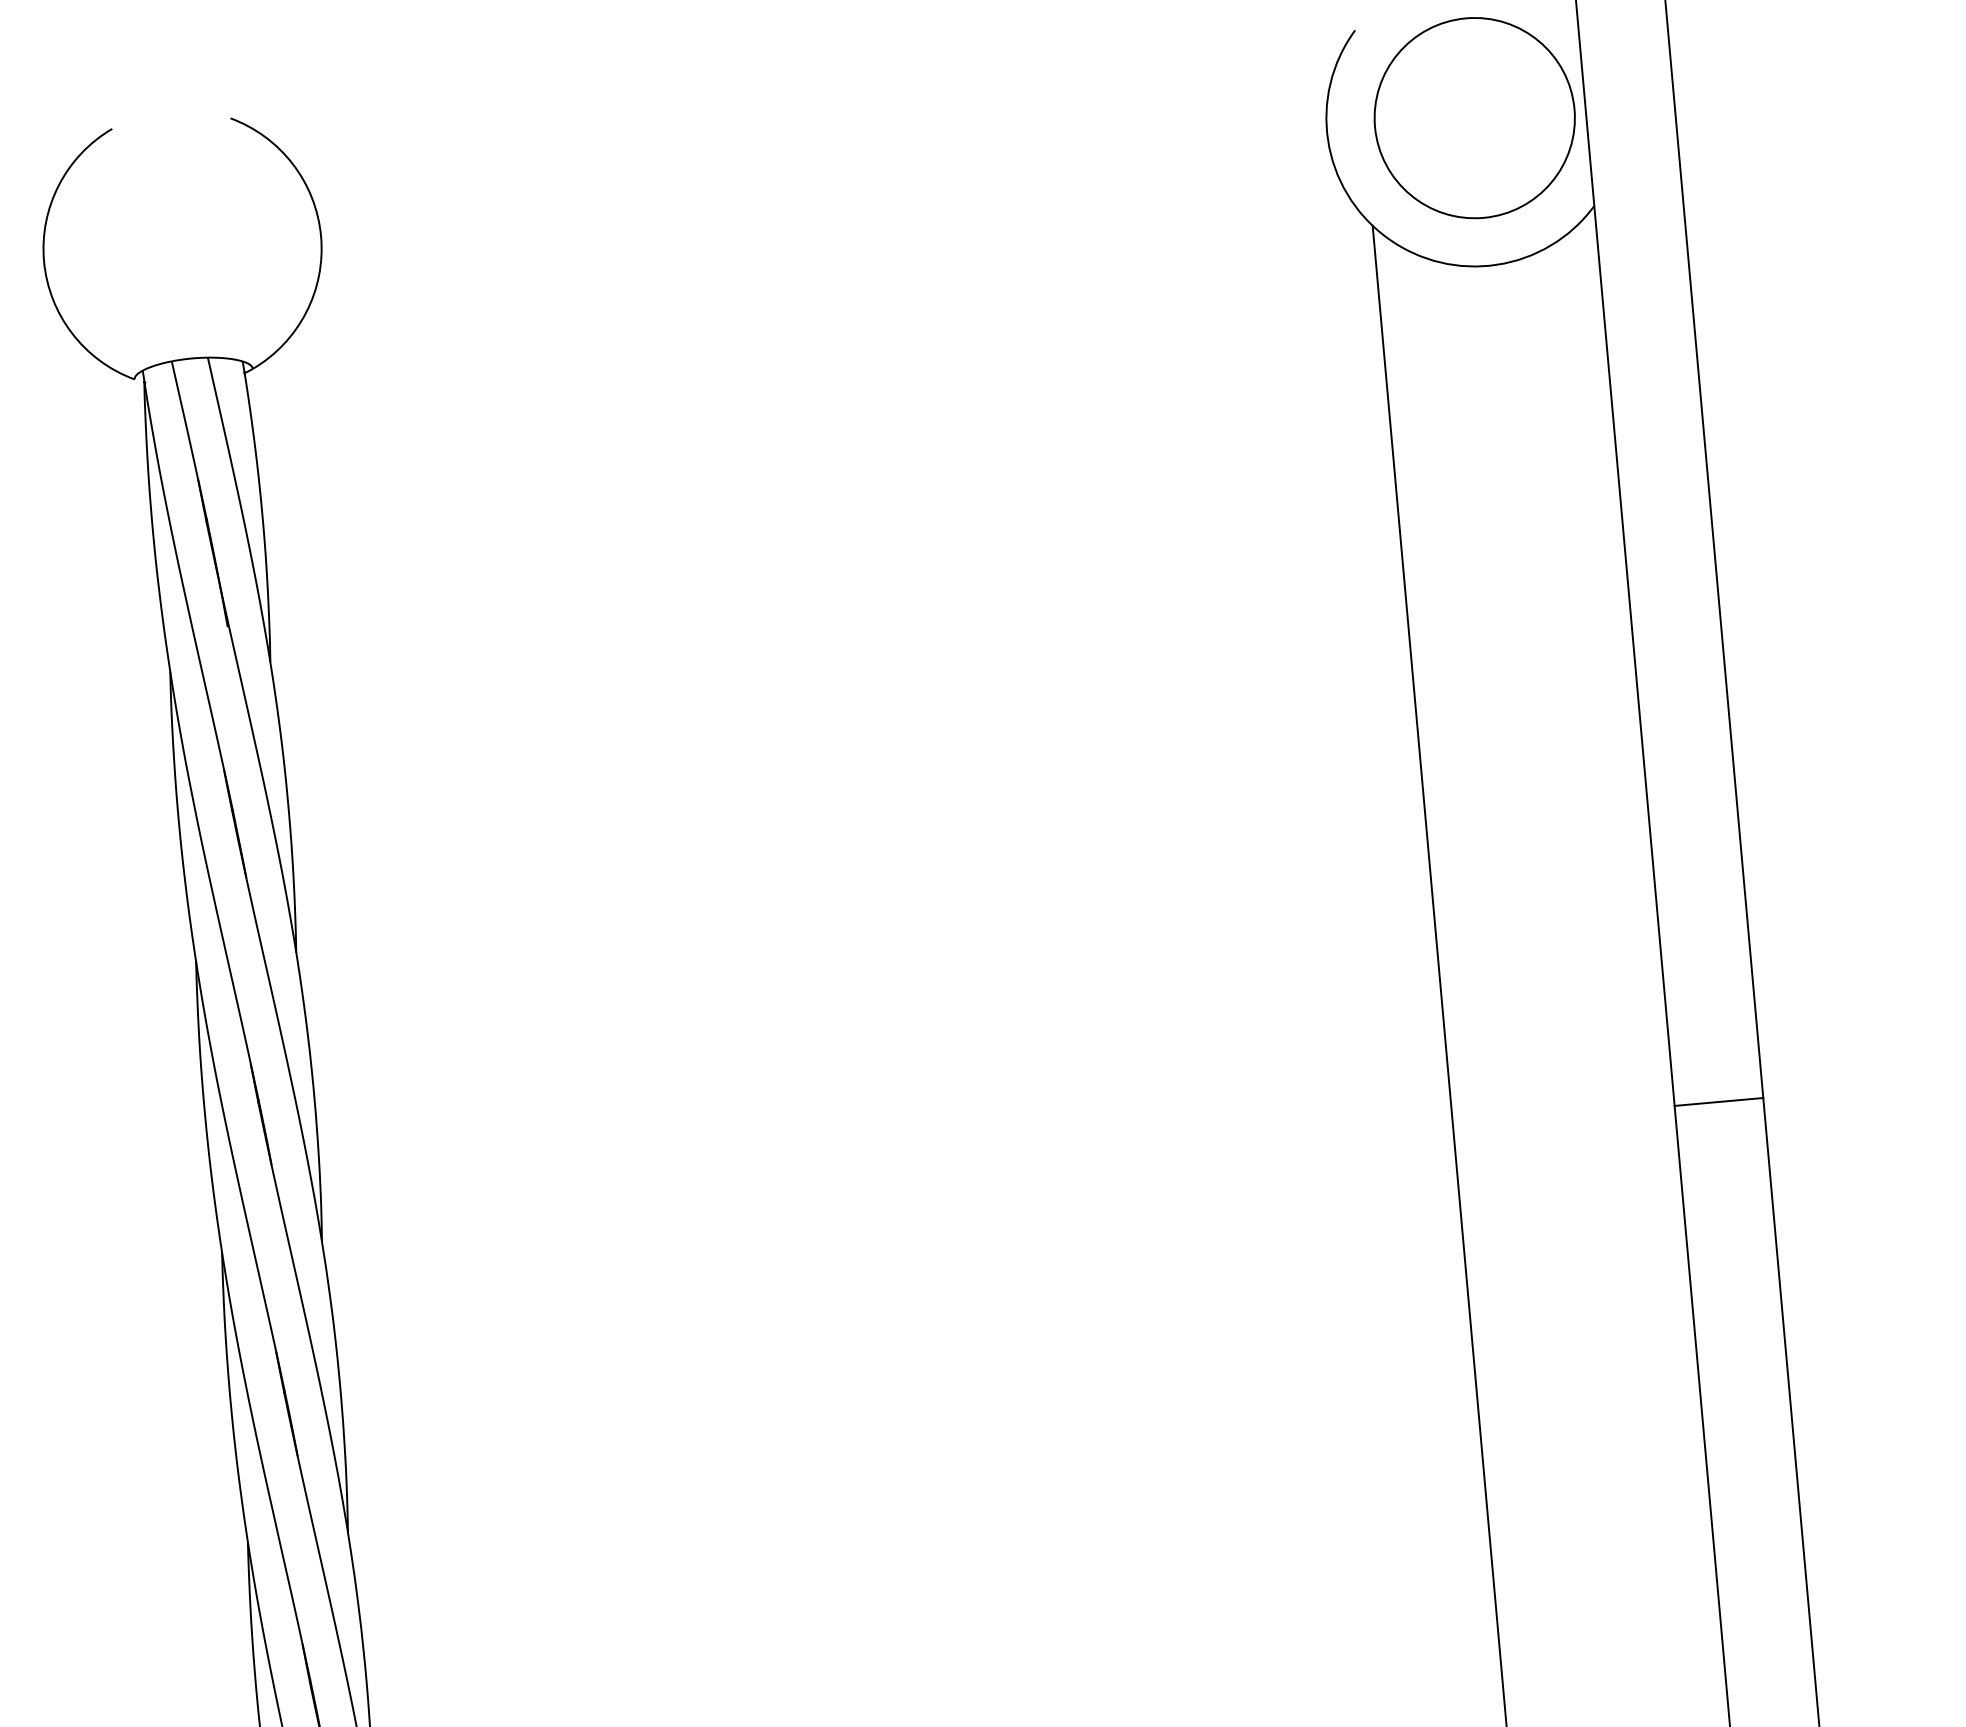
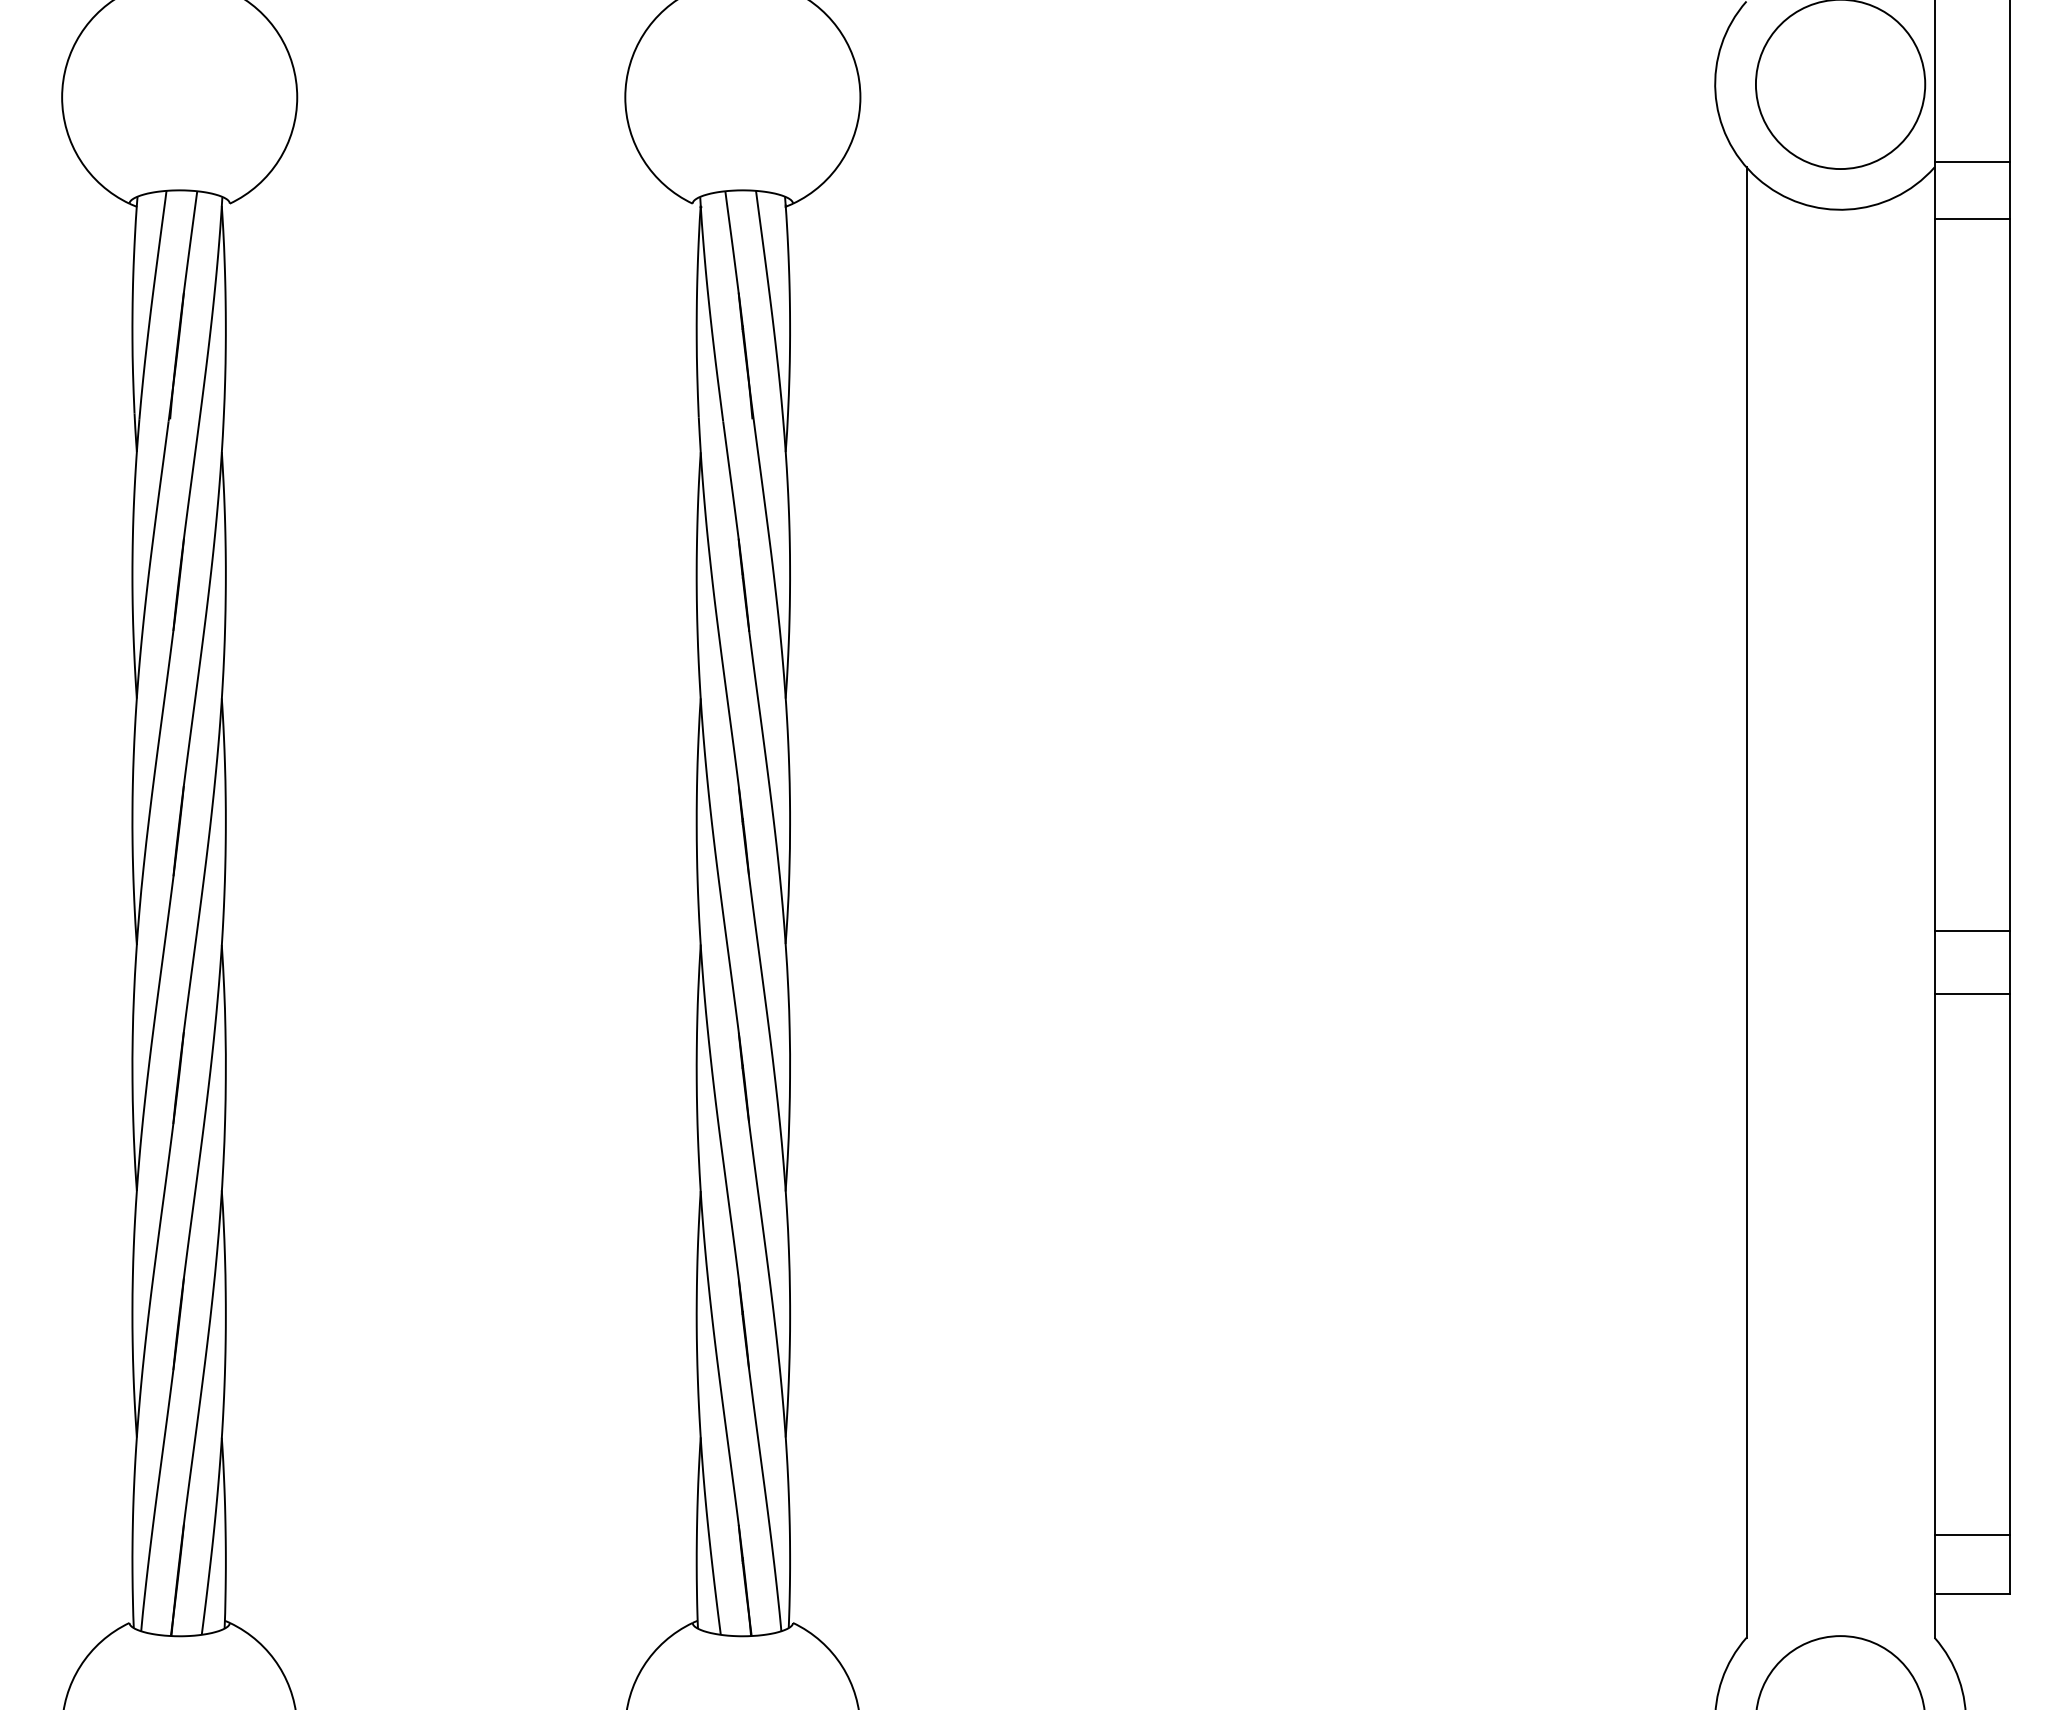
line: (1637, 196) -> (1971, 162), added
line: (1643, 262) -> (1971, 218), added
line: (1724, 1175) -> (1971, 993), added

